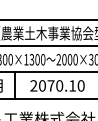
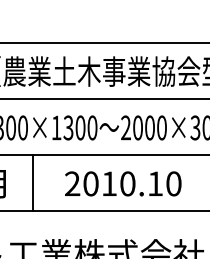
text: (50, 85) -> (108, 182), 2070.10 -> 2010.10

